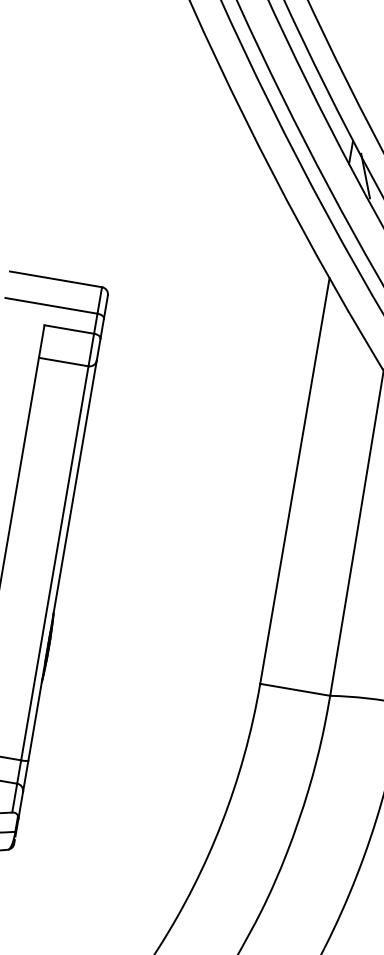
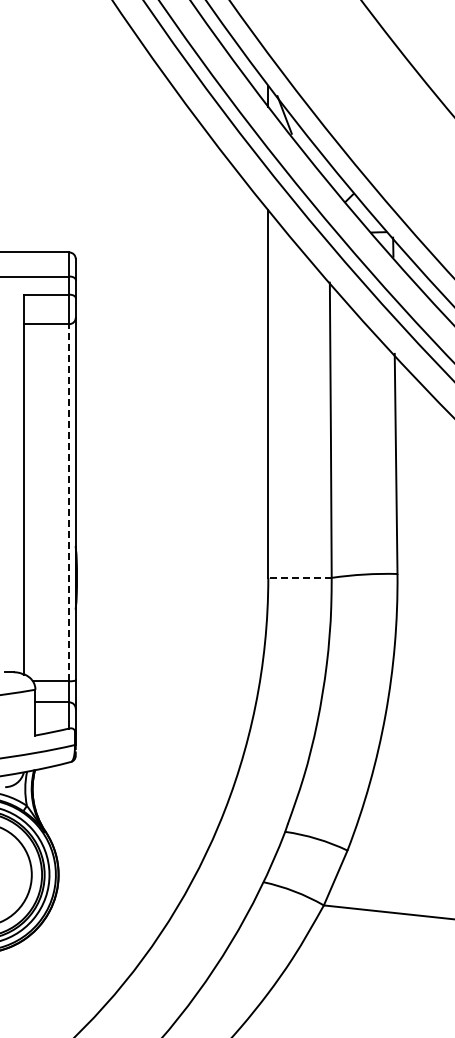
line: (55, 563) -> (69, 502), solid -> dashed
line: (295, 689) -> (300, 577), solid -> dashed

